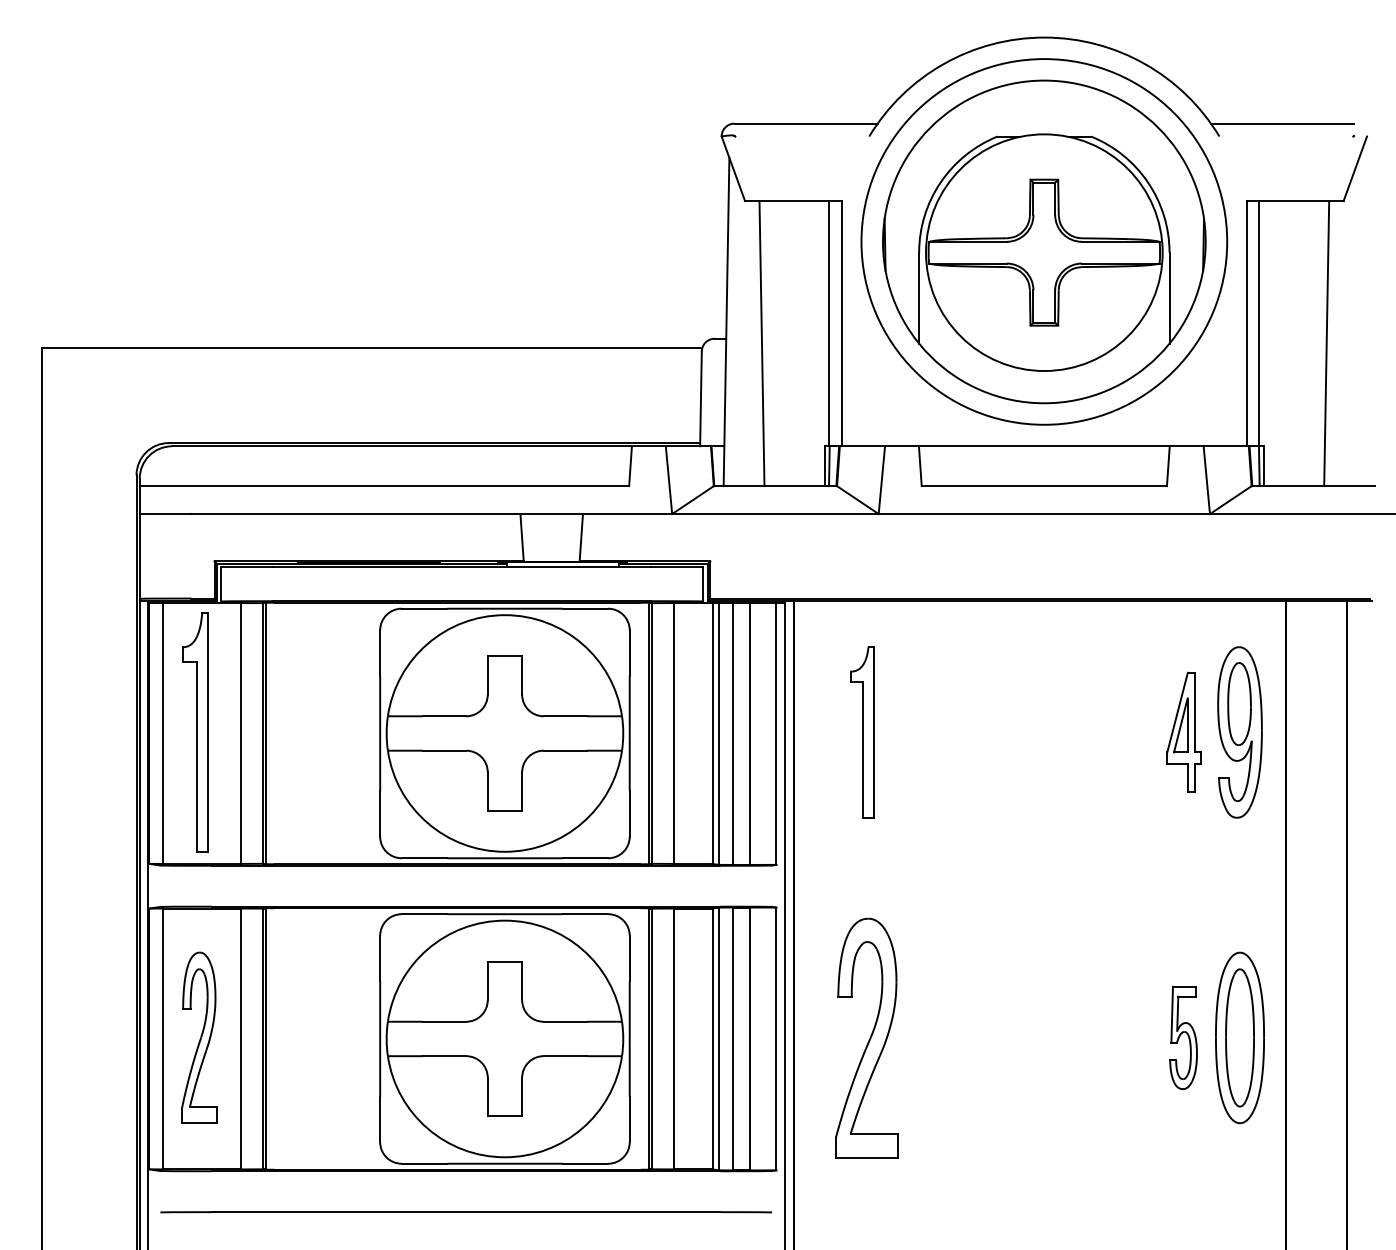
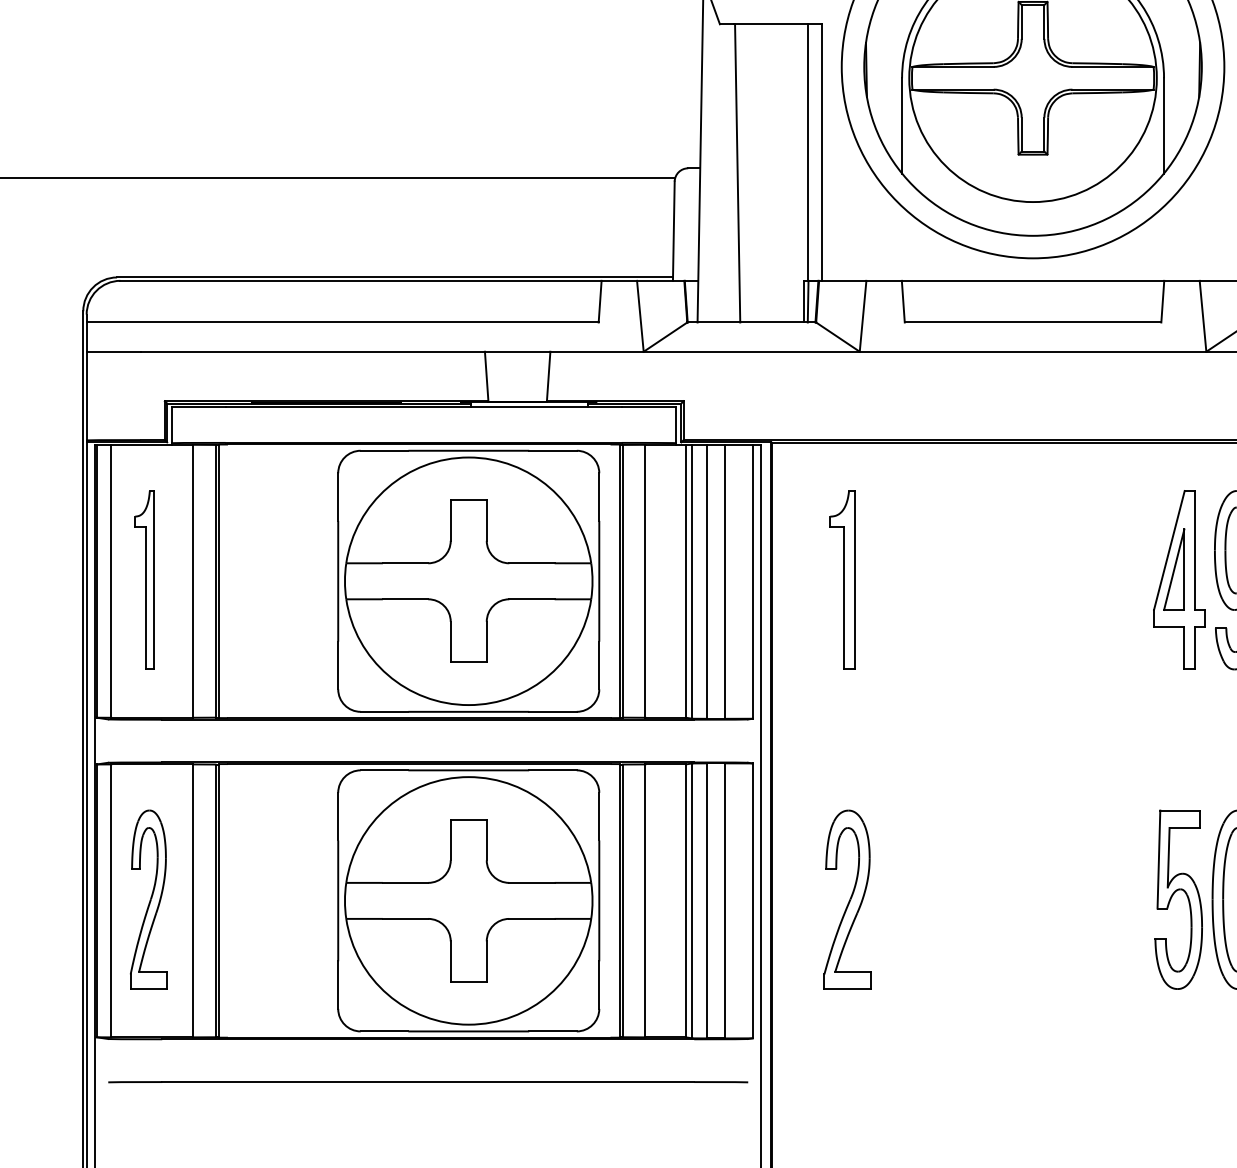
part: (194, 732) -> (143, 580), size x0.71
part: (1184, 732) -> (1179, 580), size x1.43
part: (867, 1037) -> (848, 899), size x0.71
part: (1183, 1037) -> (1178, 899), size x1.67

